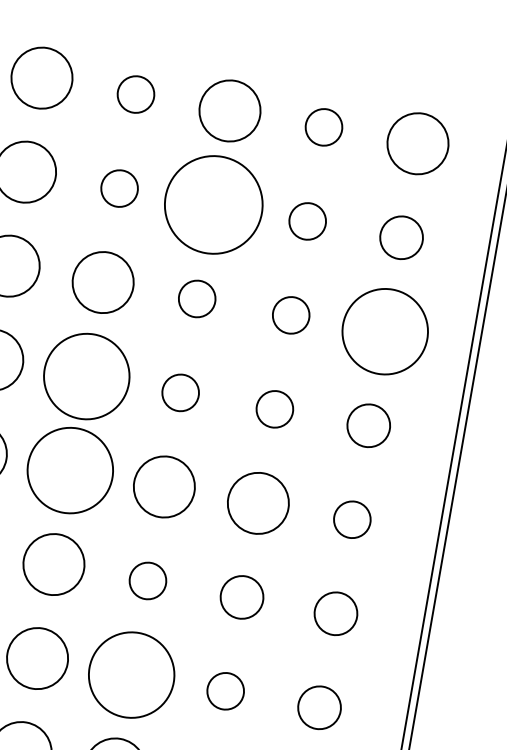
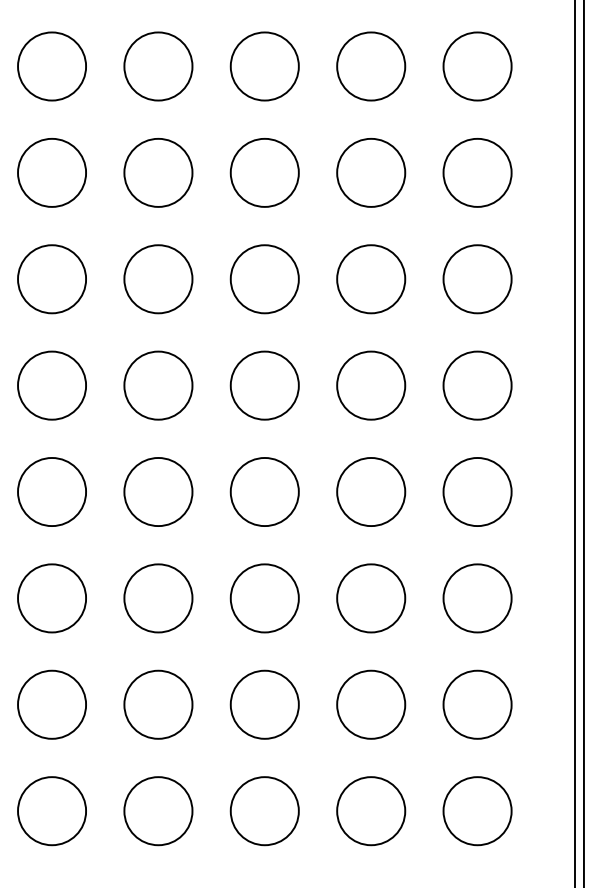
circle: (136, 94) -> (158, 66), size x1.67
circle: (324, 127) -> (371, 66), size x1.67
circle: (119, 188) -> (158, 172), size x1.67
circle: (213, 204) -> (264, 172), size x0.62
circle: (307, 221) -> (371, 172), size x1.67
circle: (401, 237) -> (477, 172), size x1.43
circle: (196, 299) -> (264, 279), size x1.67
circle: (291, 315) -> (371, 279), size x1.67
circle: (385, 331) -> (477, 279), size x0.71
circle: (86, 376) -> (158, 385), size x0.71
circle: (180, 392) -> (264, 385), size x1.67
circle: (275, 409) -> (371, 385), size x1.67
circle: (368, 425) -> (477, 385), size x1.43
circle: (70, 470) -> (158, 491), size x0.71
circle: (352, 519) -> (477, 491), size x1.67
circle: (147, 581) -> (264, 598), size x1.67
circle: (242, 597) -> (371, 598), size x1.43
circle: (335, 613) -> (477, 598), size x1.43
circle: (131, 674) -> (264, 704), size x0.71
circle: (225, 691) -> (371, 704), size x1.67
circle: (319, 707) -> (477, 704), size x1.43

